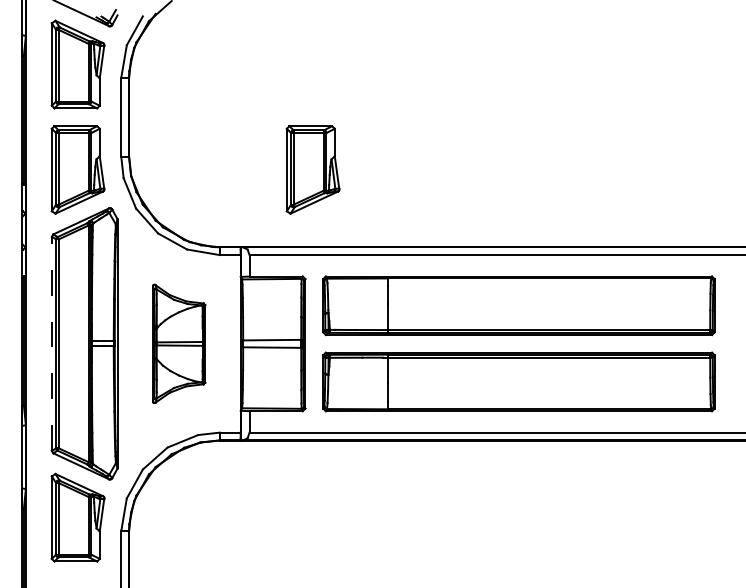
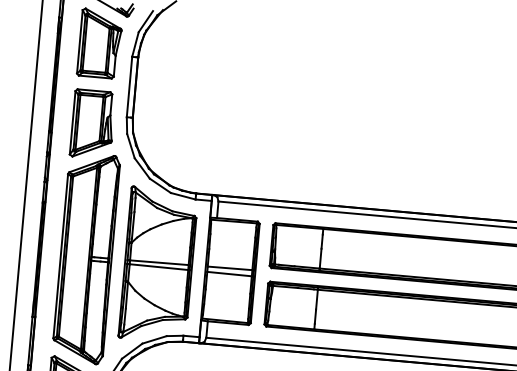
part: (312, 169) -> (272, 140), removed
line: (51, 343) -> (60, 255), dashed -> solid
part: (178, 343) -> (157, 264), size x1.67

